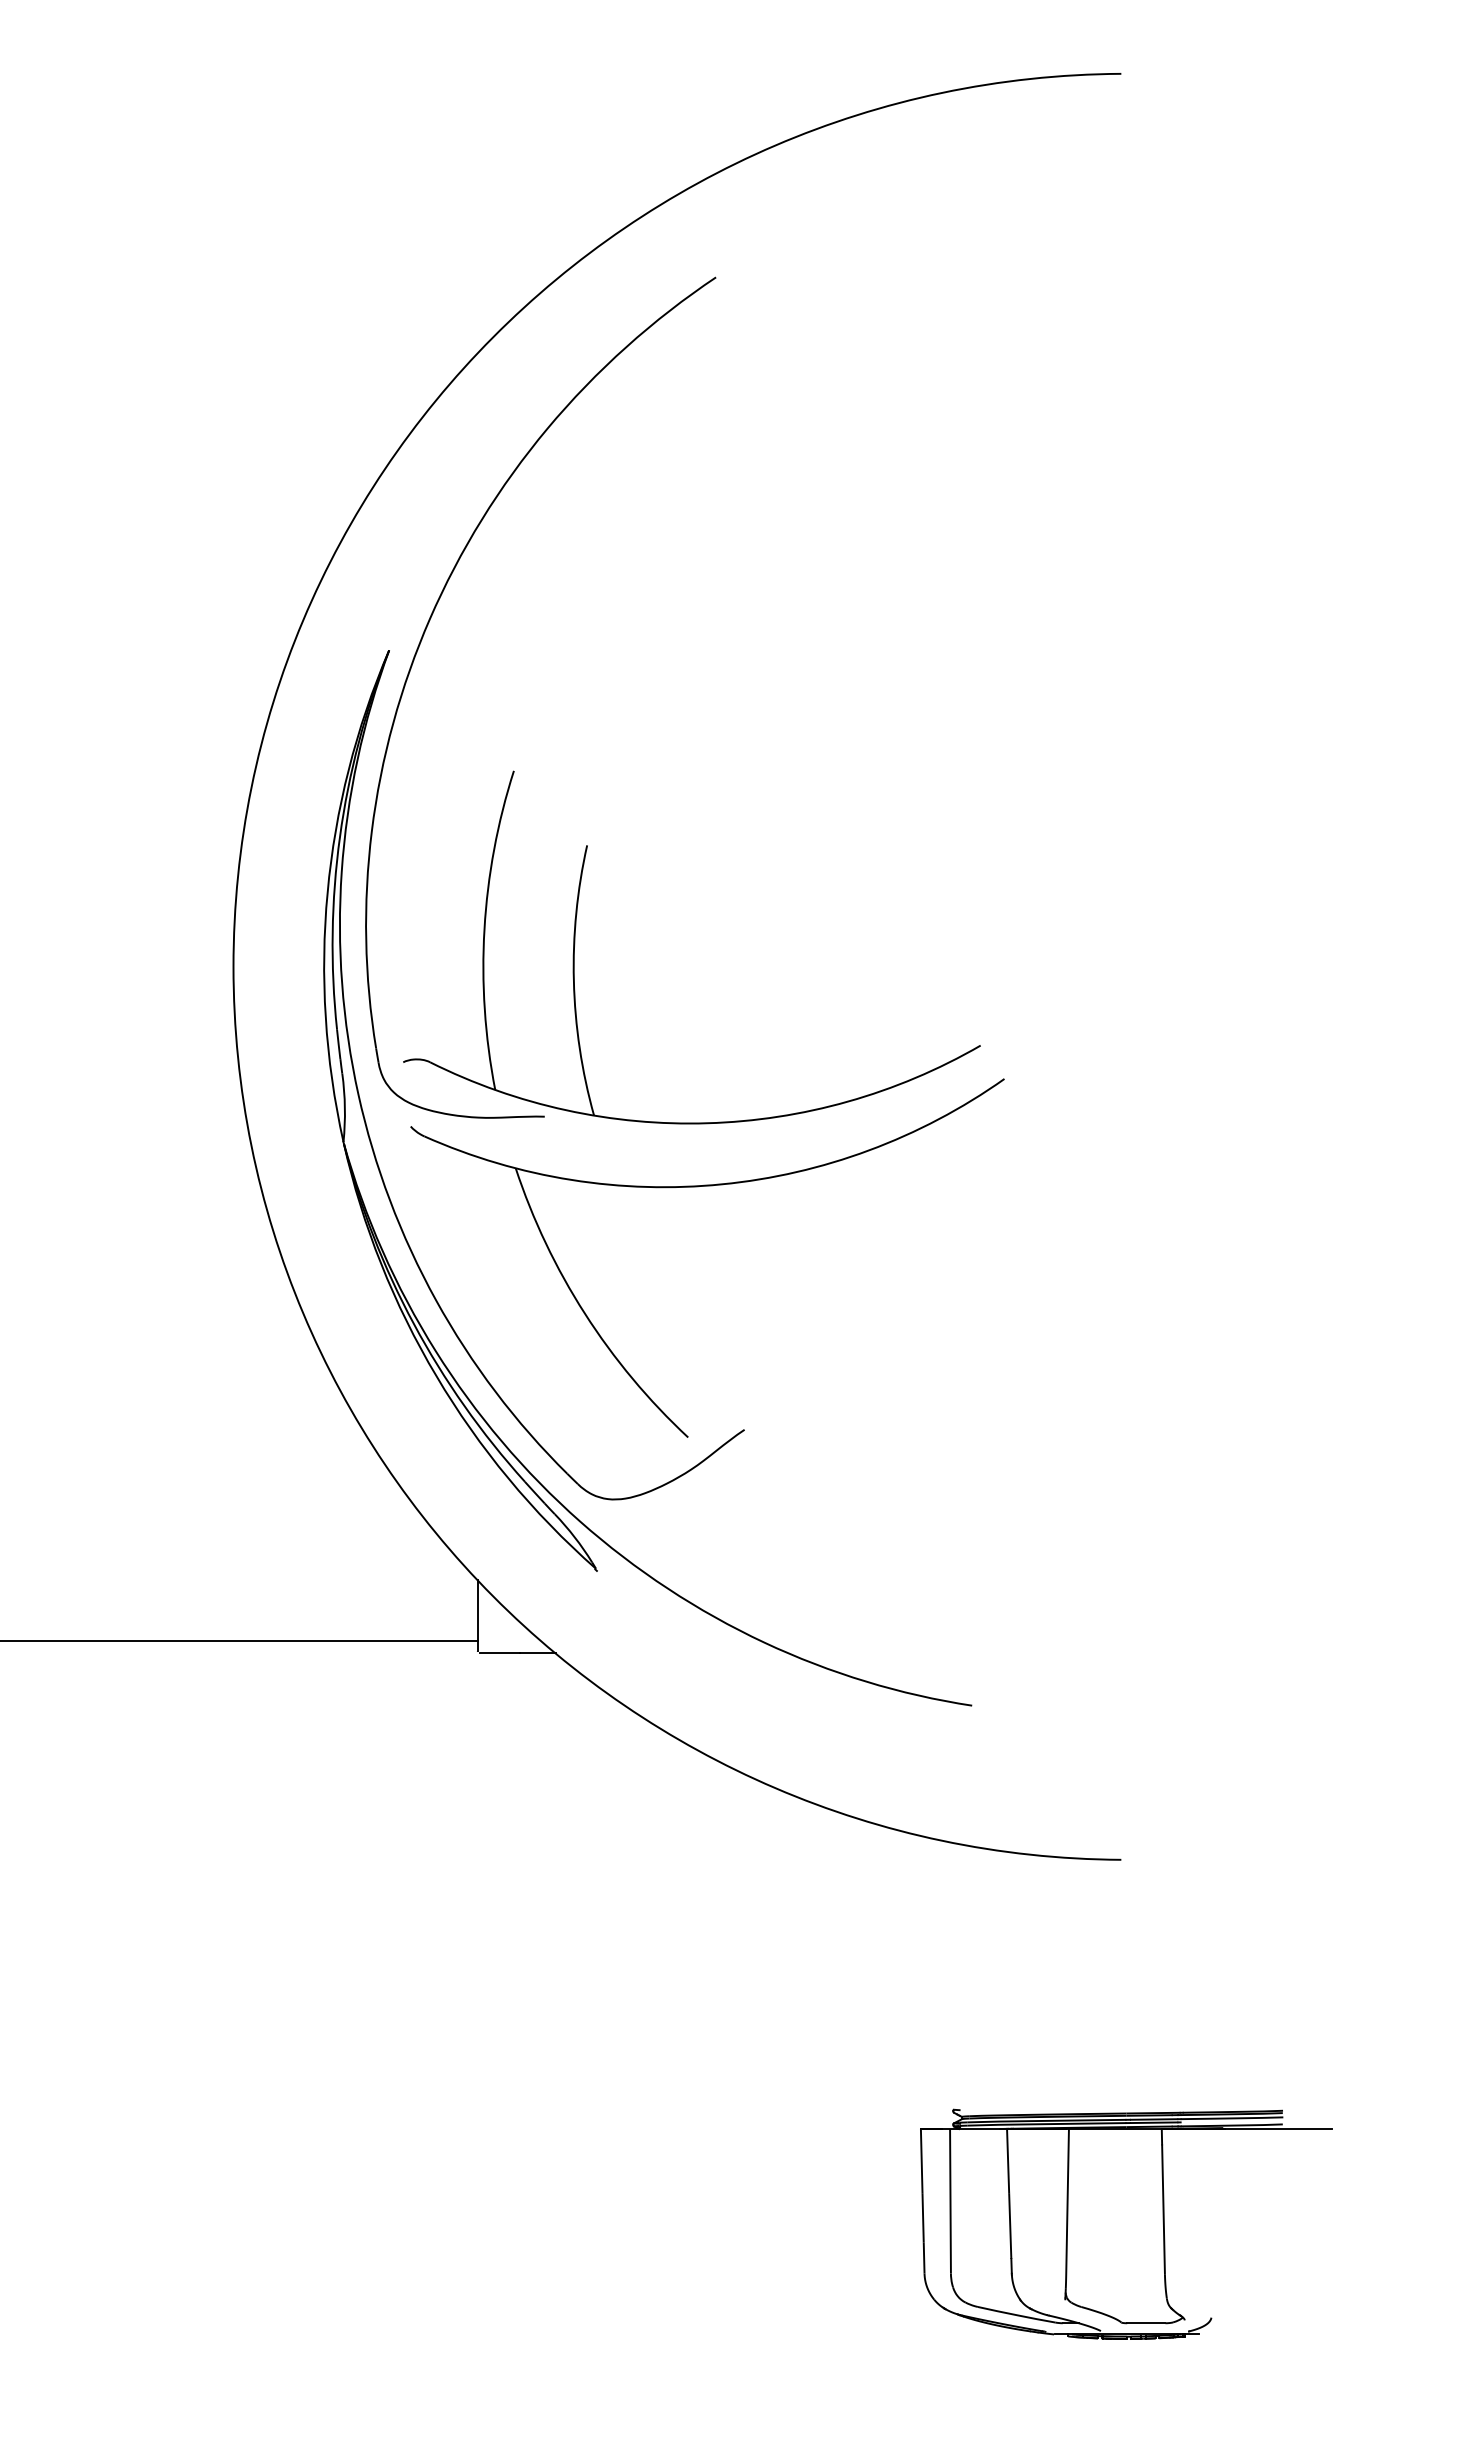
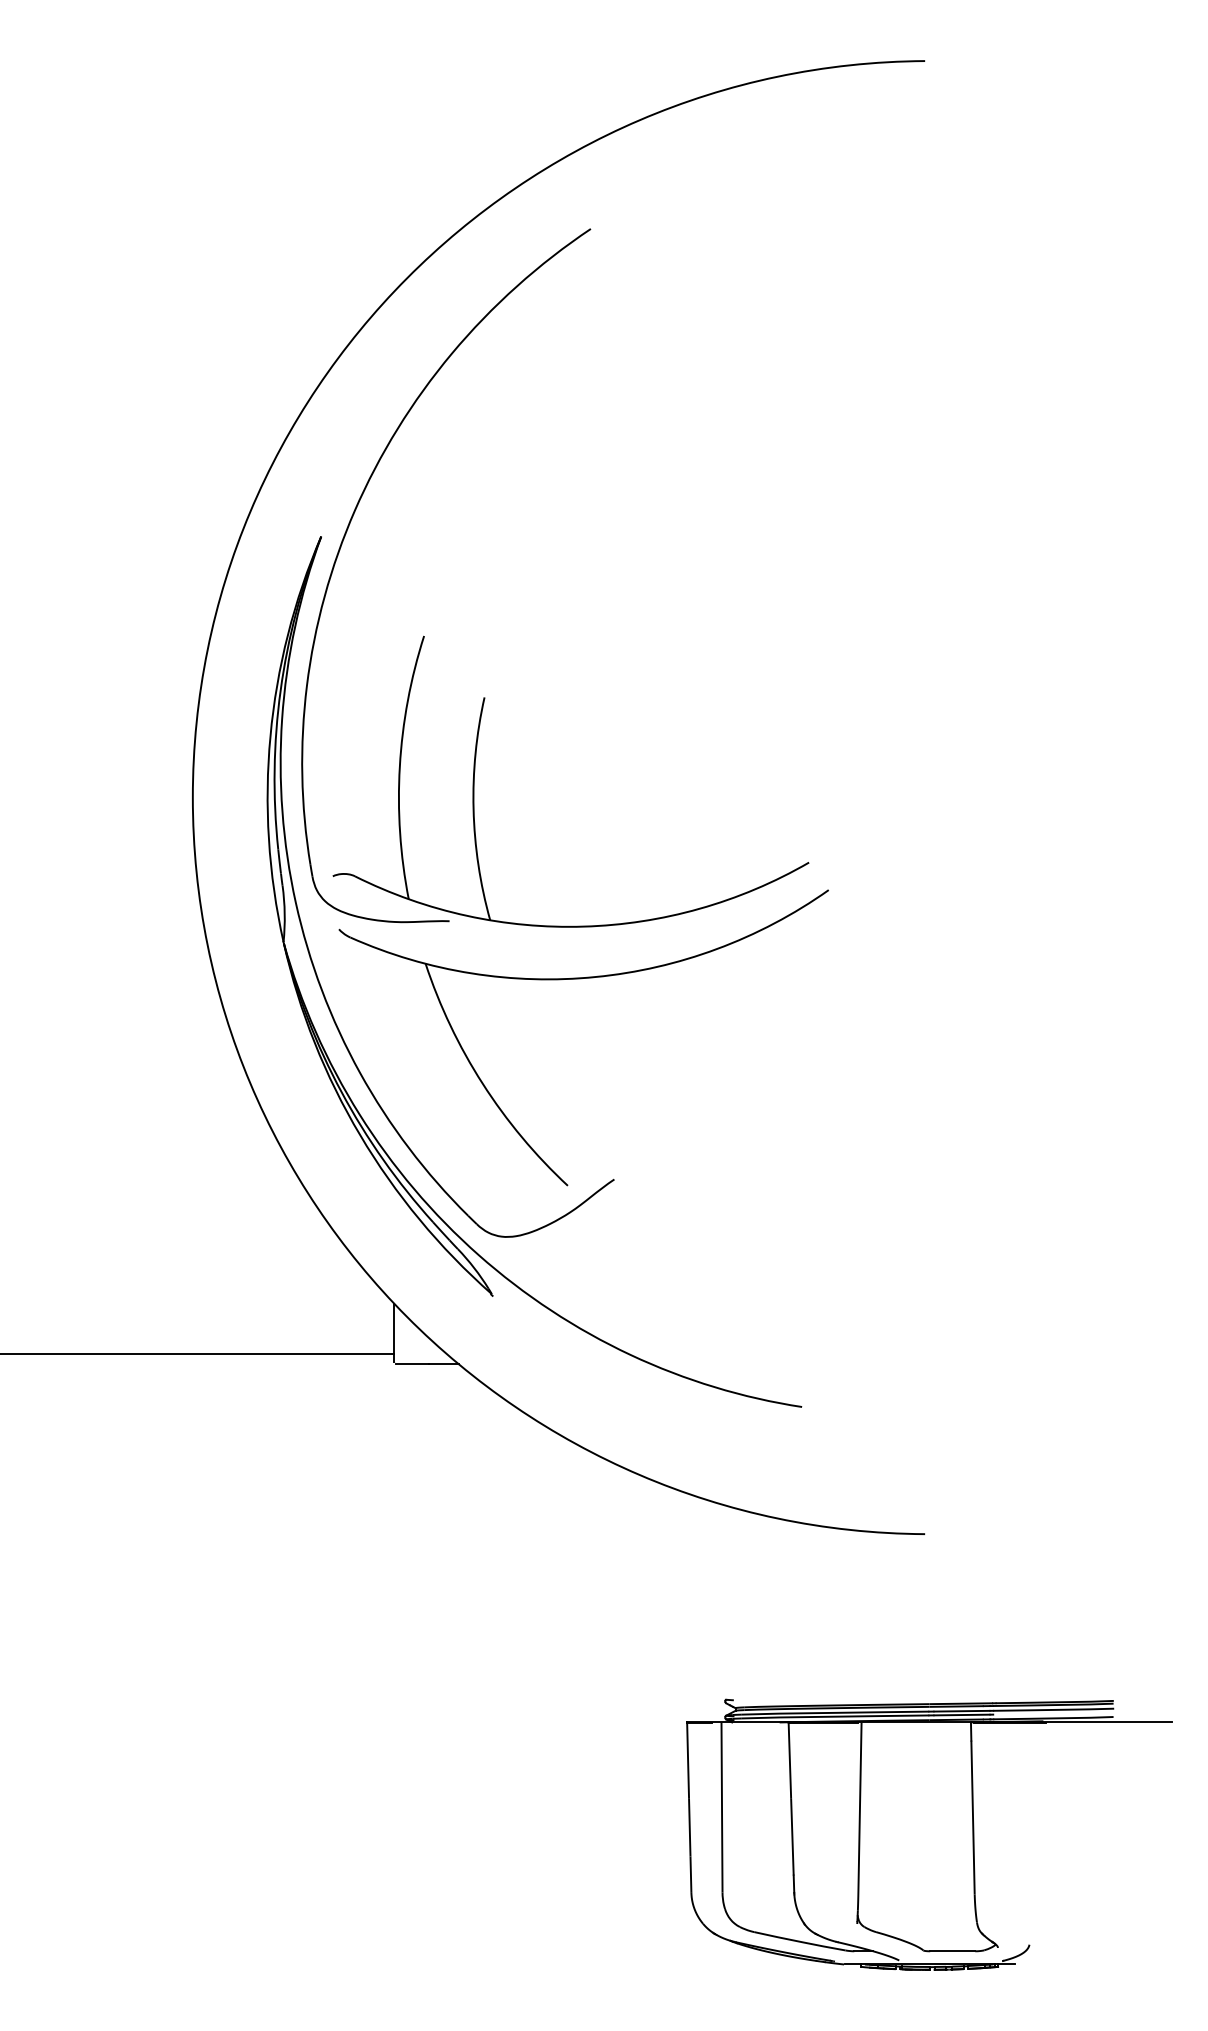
part: (1126, 2224) -> (929, 1834), size x1.43

